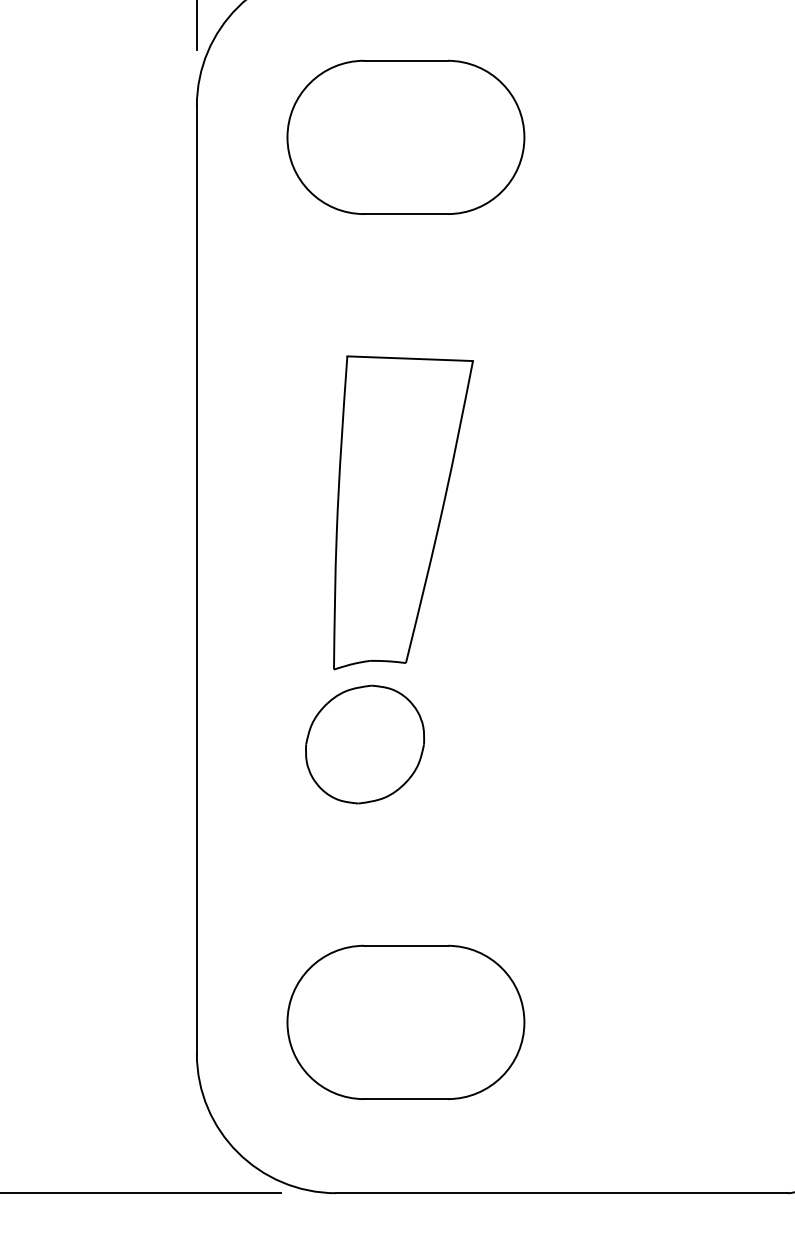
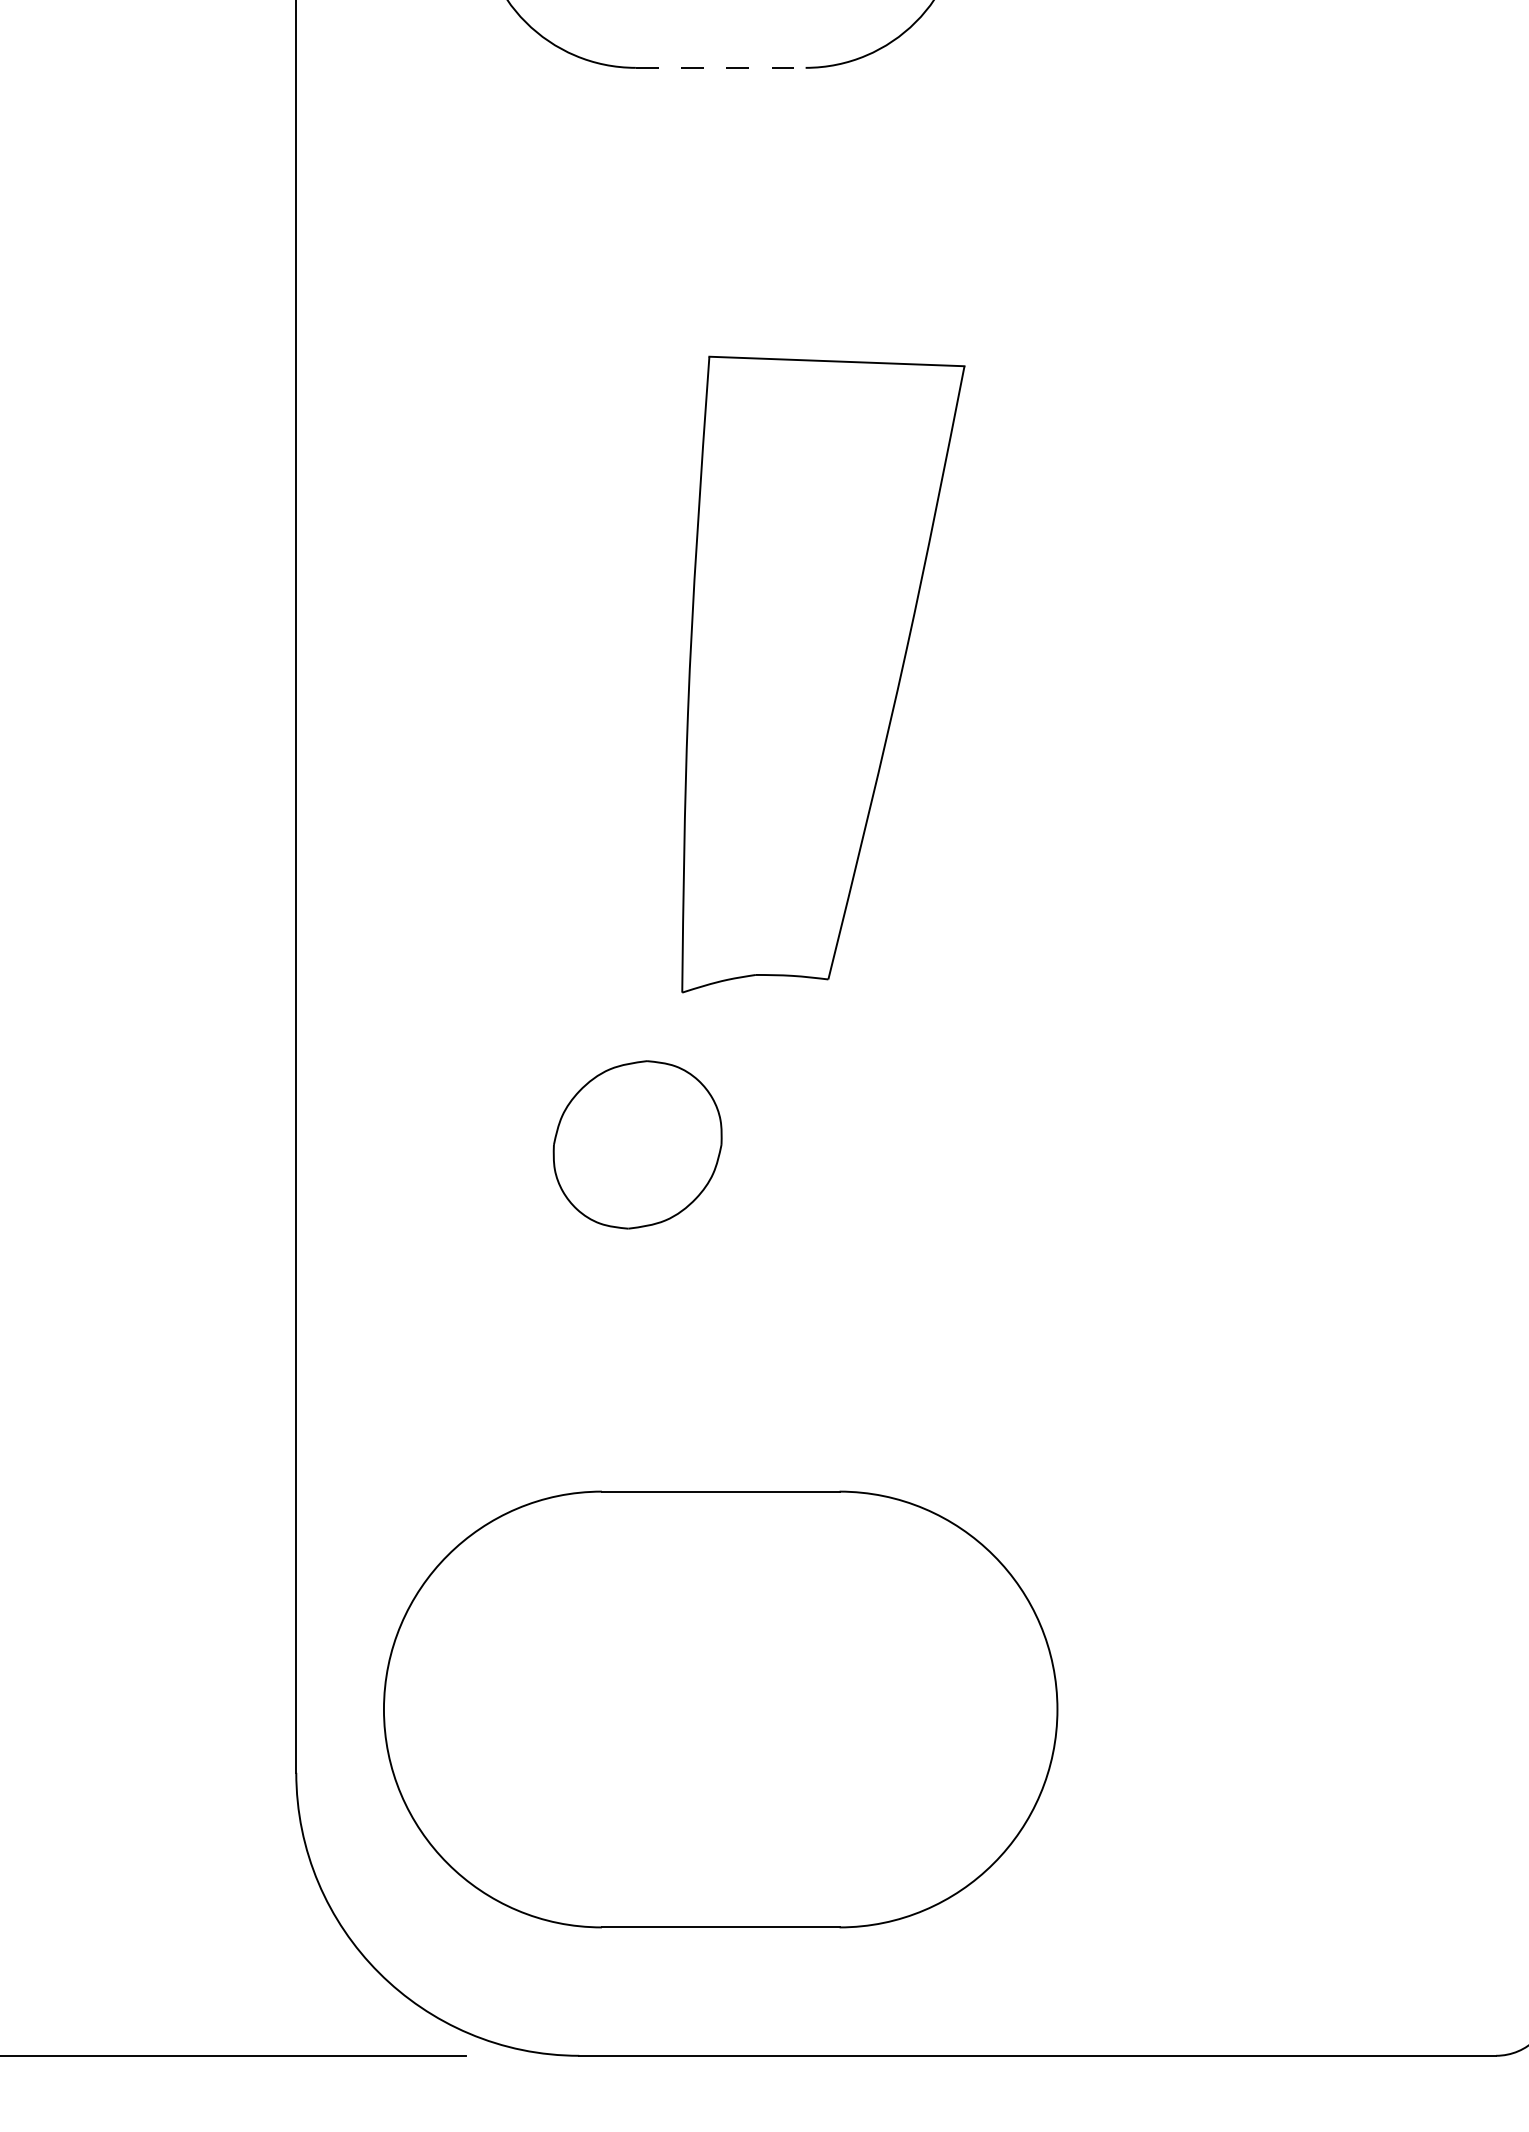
line: (405, 214) -> (719, 68), solid -> dashed
part: (403, 512) -> (823, 673), moved
part: (364, 744) -> (636, 1144), size x0.7
part: (405, 1021) -> (719, 1707), size x1.4

